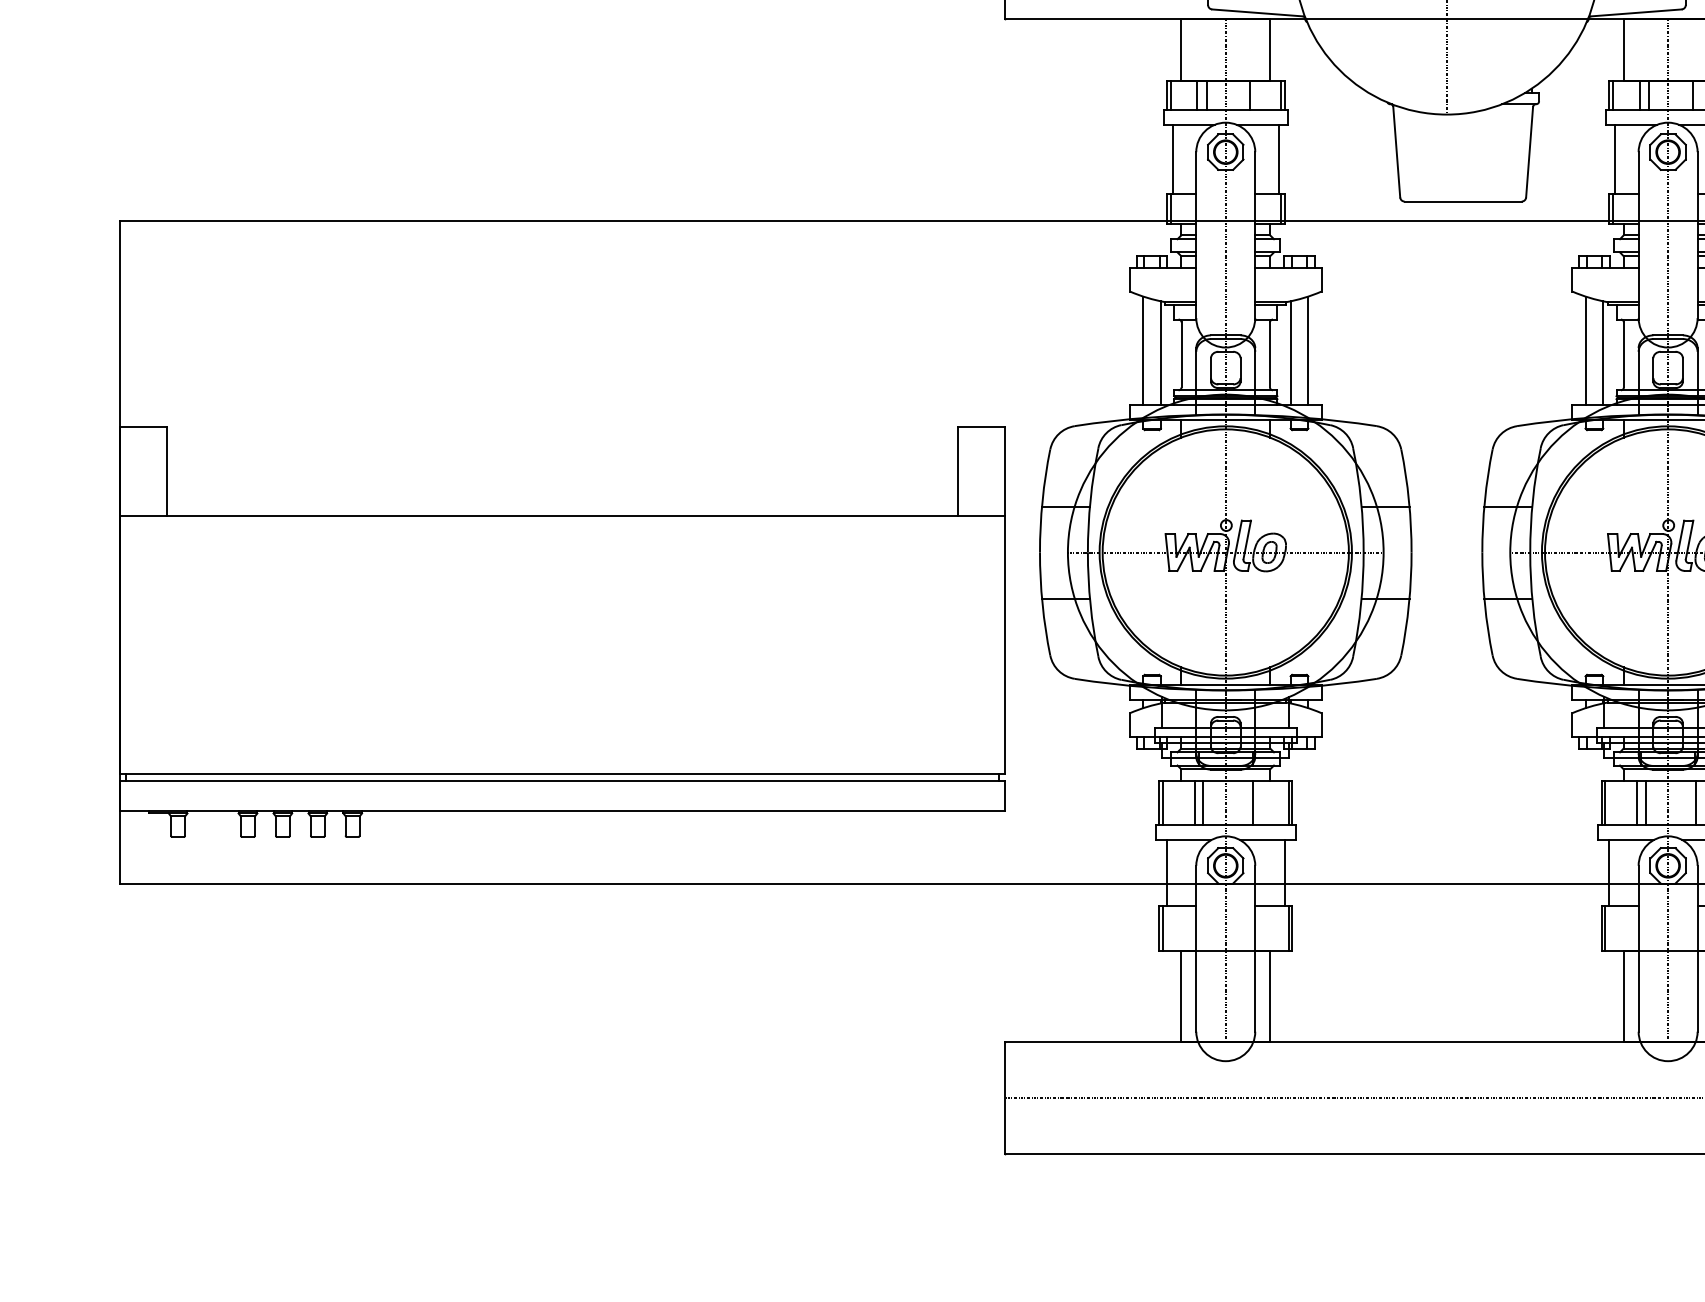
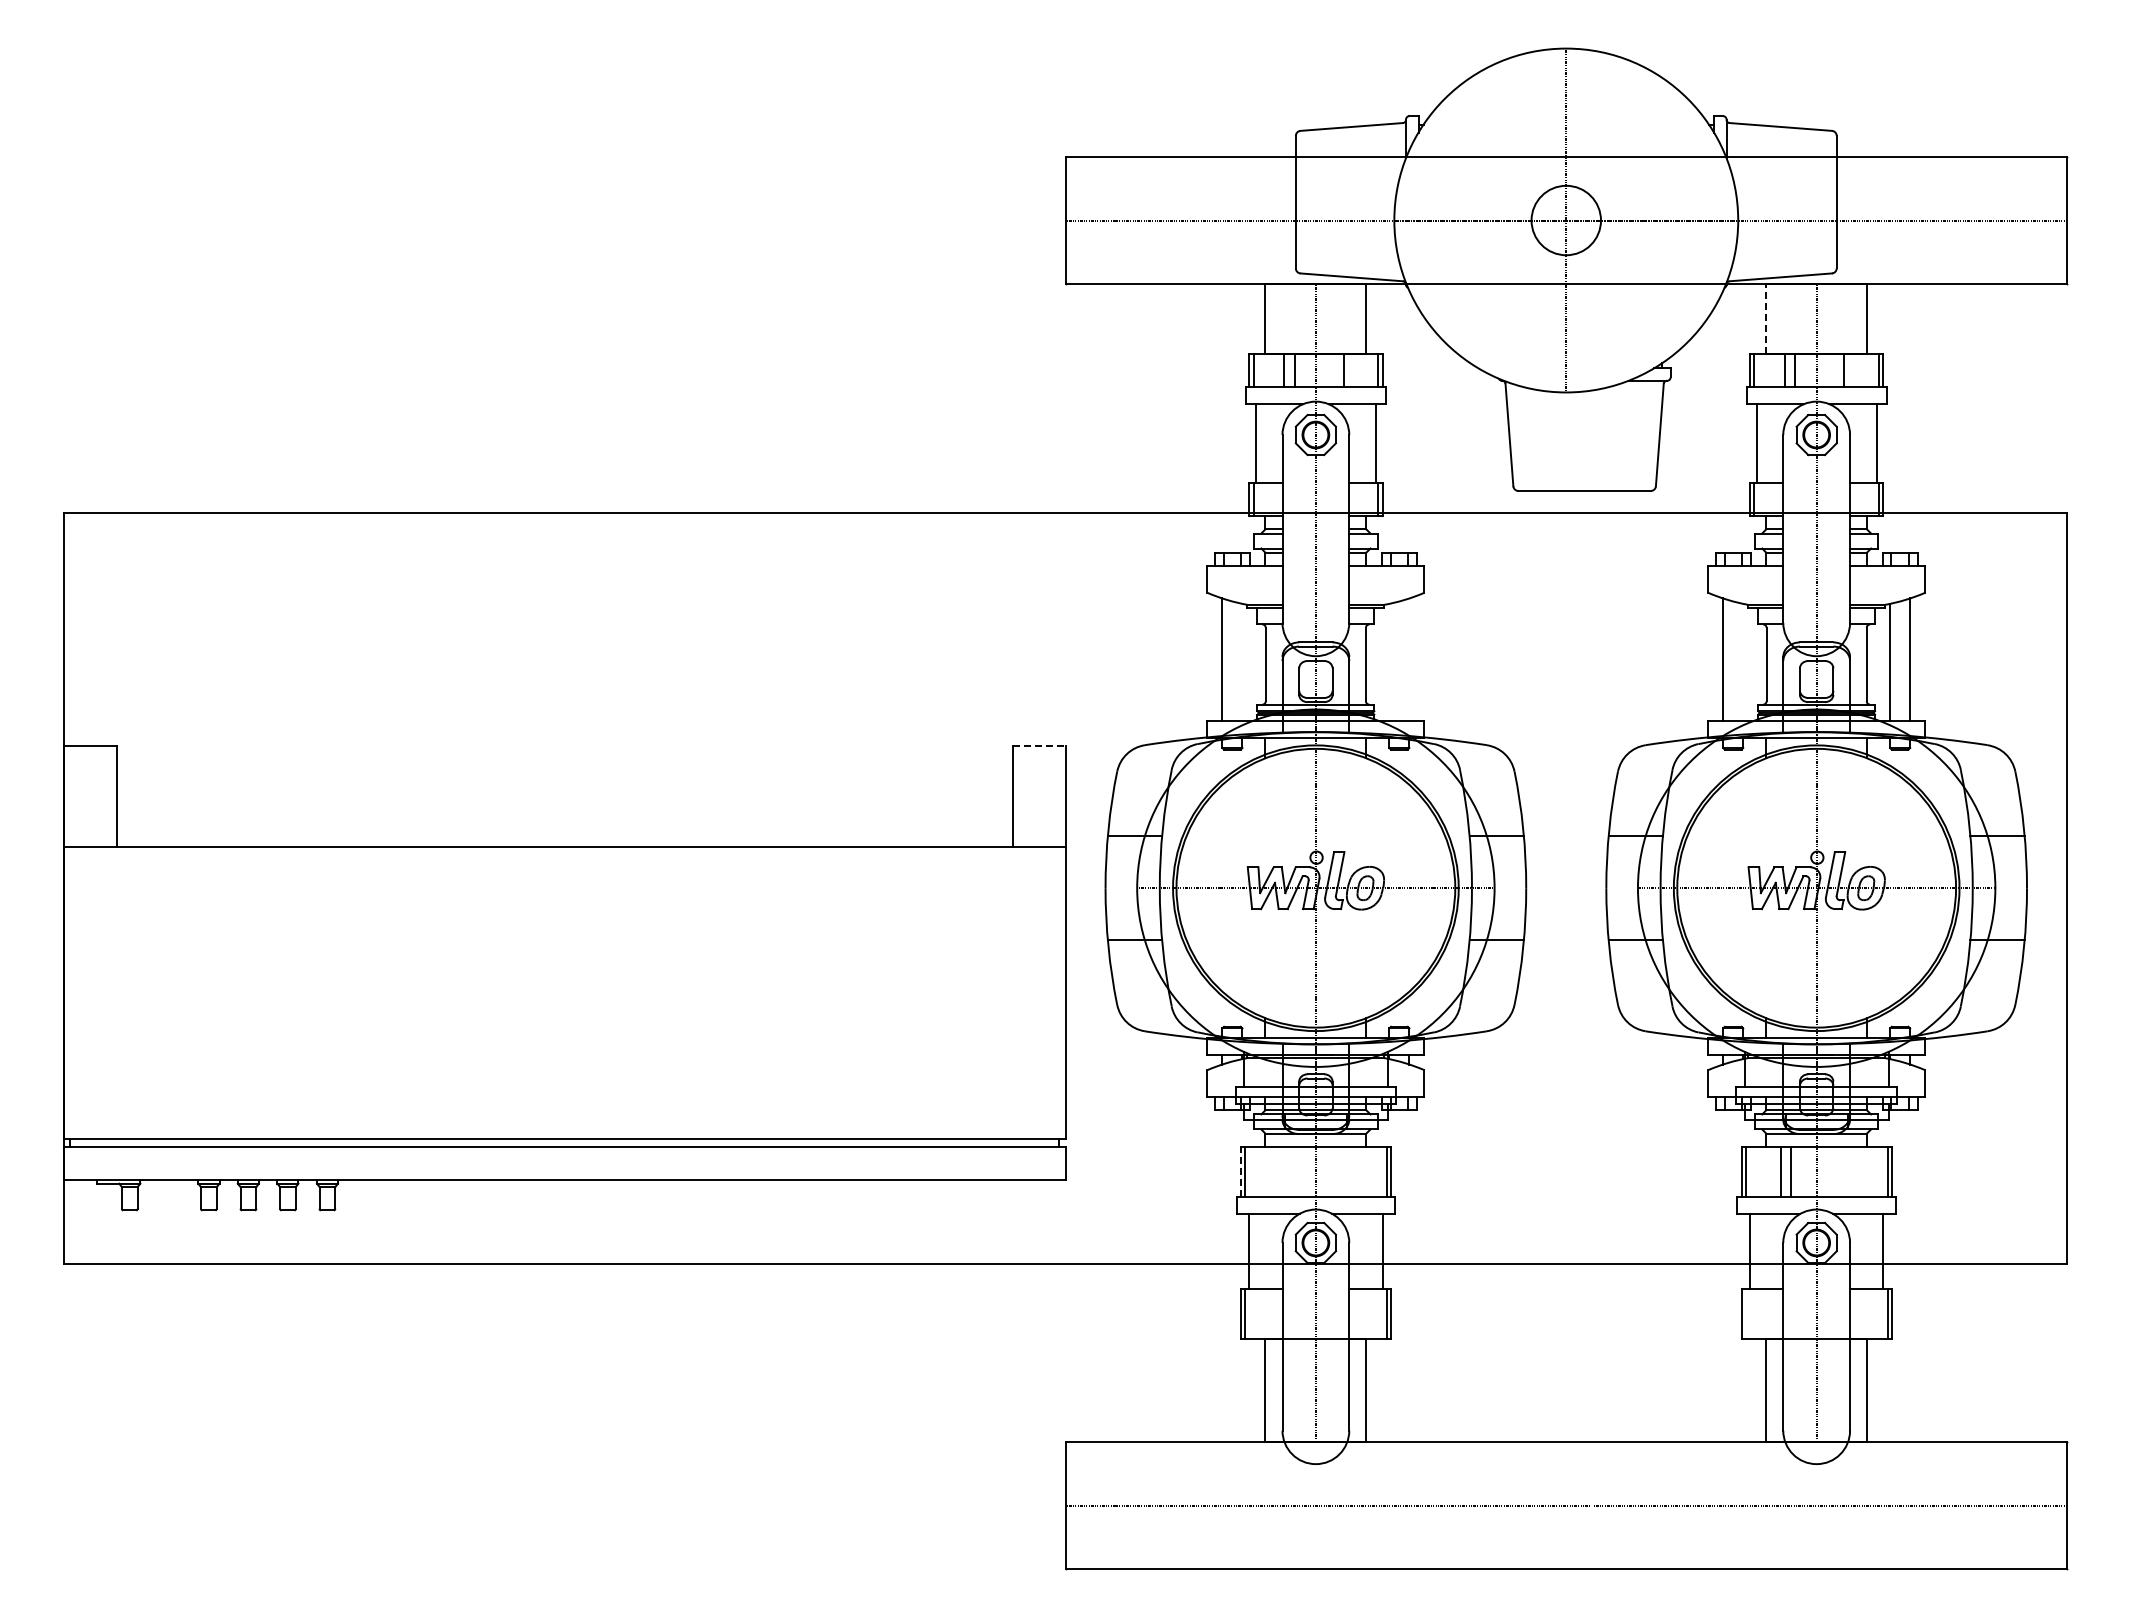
line: (1623, 50) -> (1766, 319), solid -> dashed
line: (1308, 350) -> (1409, 659), removed
line: (1160, 353) -> (1242, 662), removed
line: (1290, 353) -> (1389, 662), removed
line: (1603, 353) -> (1743, 662), removed
line: (981, 427) -> (1039, 746), solid -> dashed
line: (1159, 802) -> (1240, 1171), solid -> dashed
line: (1194, 802) -> (1280, 1171), removed
line: (1203, 802) -> (1290, 1171), removed
line: (1252, 802) -> (1346, 1171), removed
line: (1695, 802) -> (1847, 1171), removed
line: (1605, 928) -> (1745, 1313), removed

